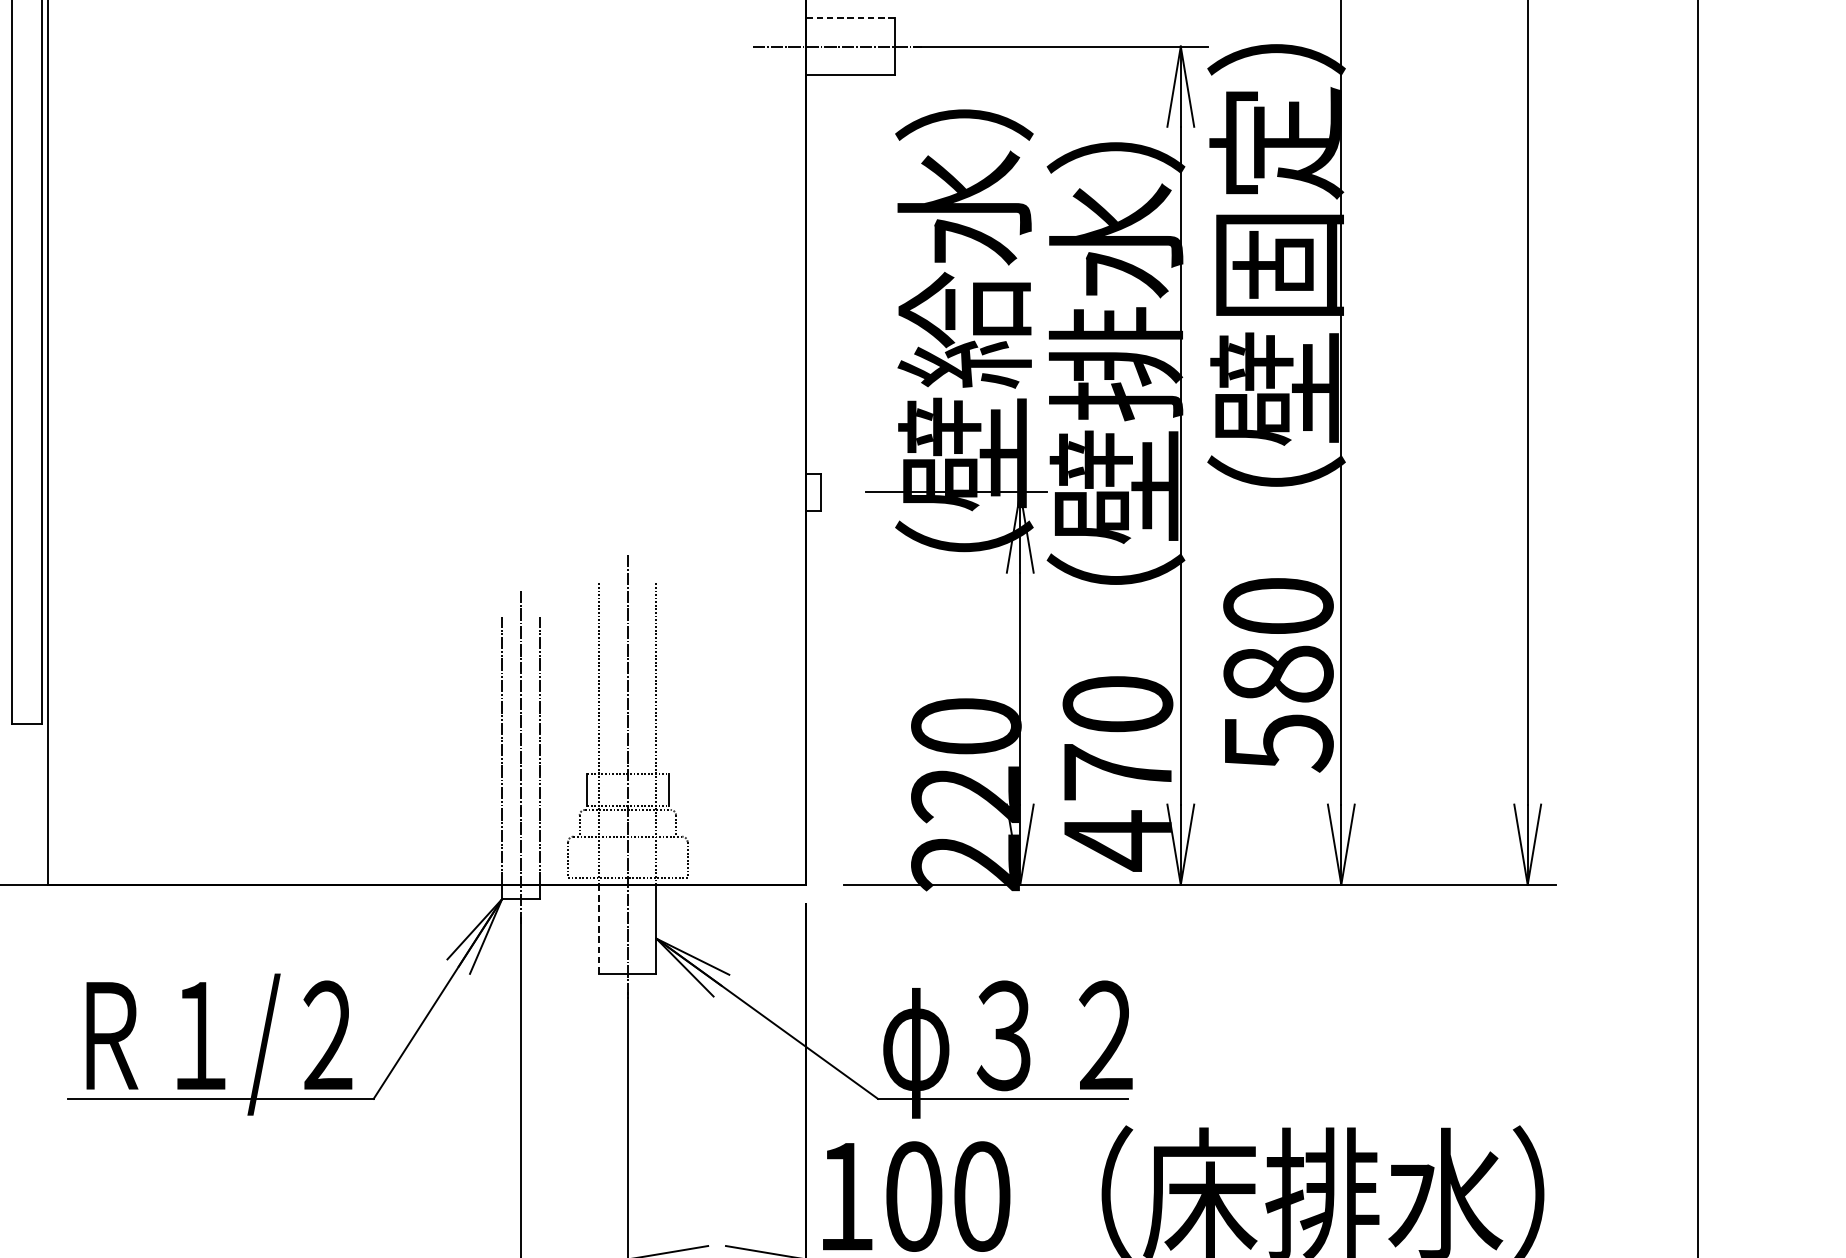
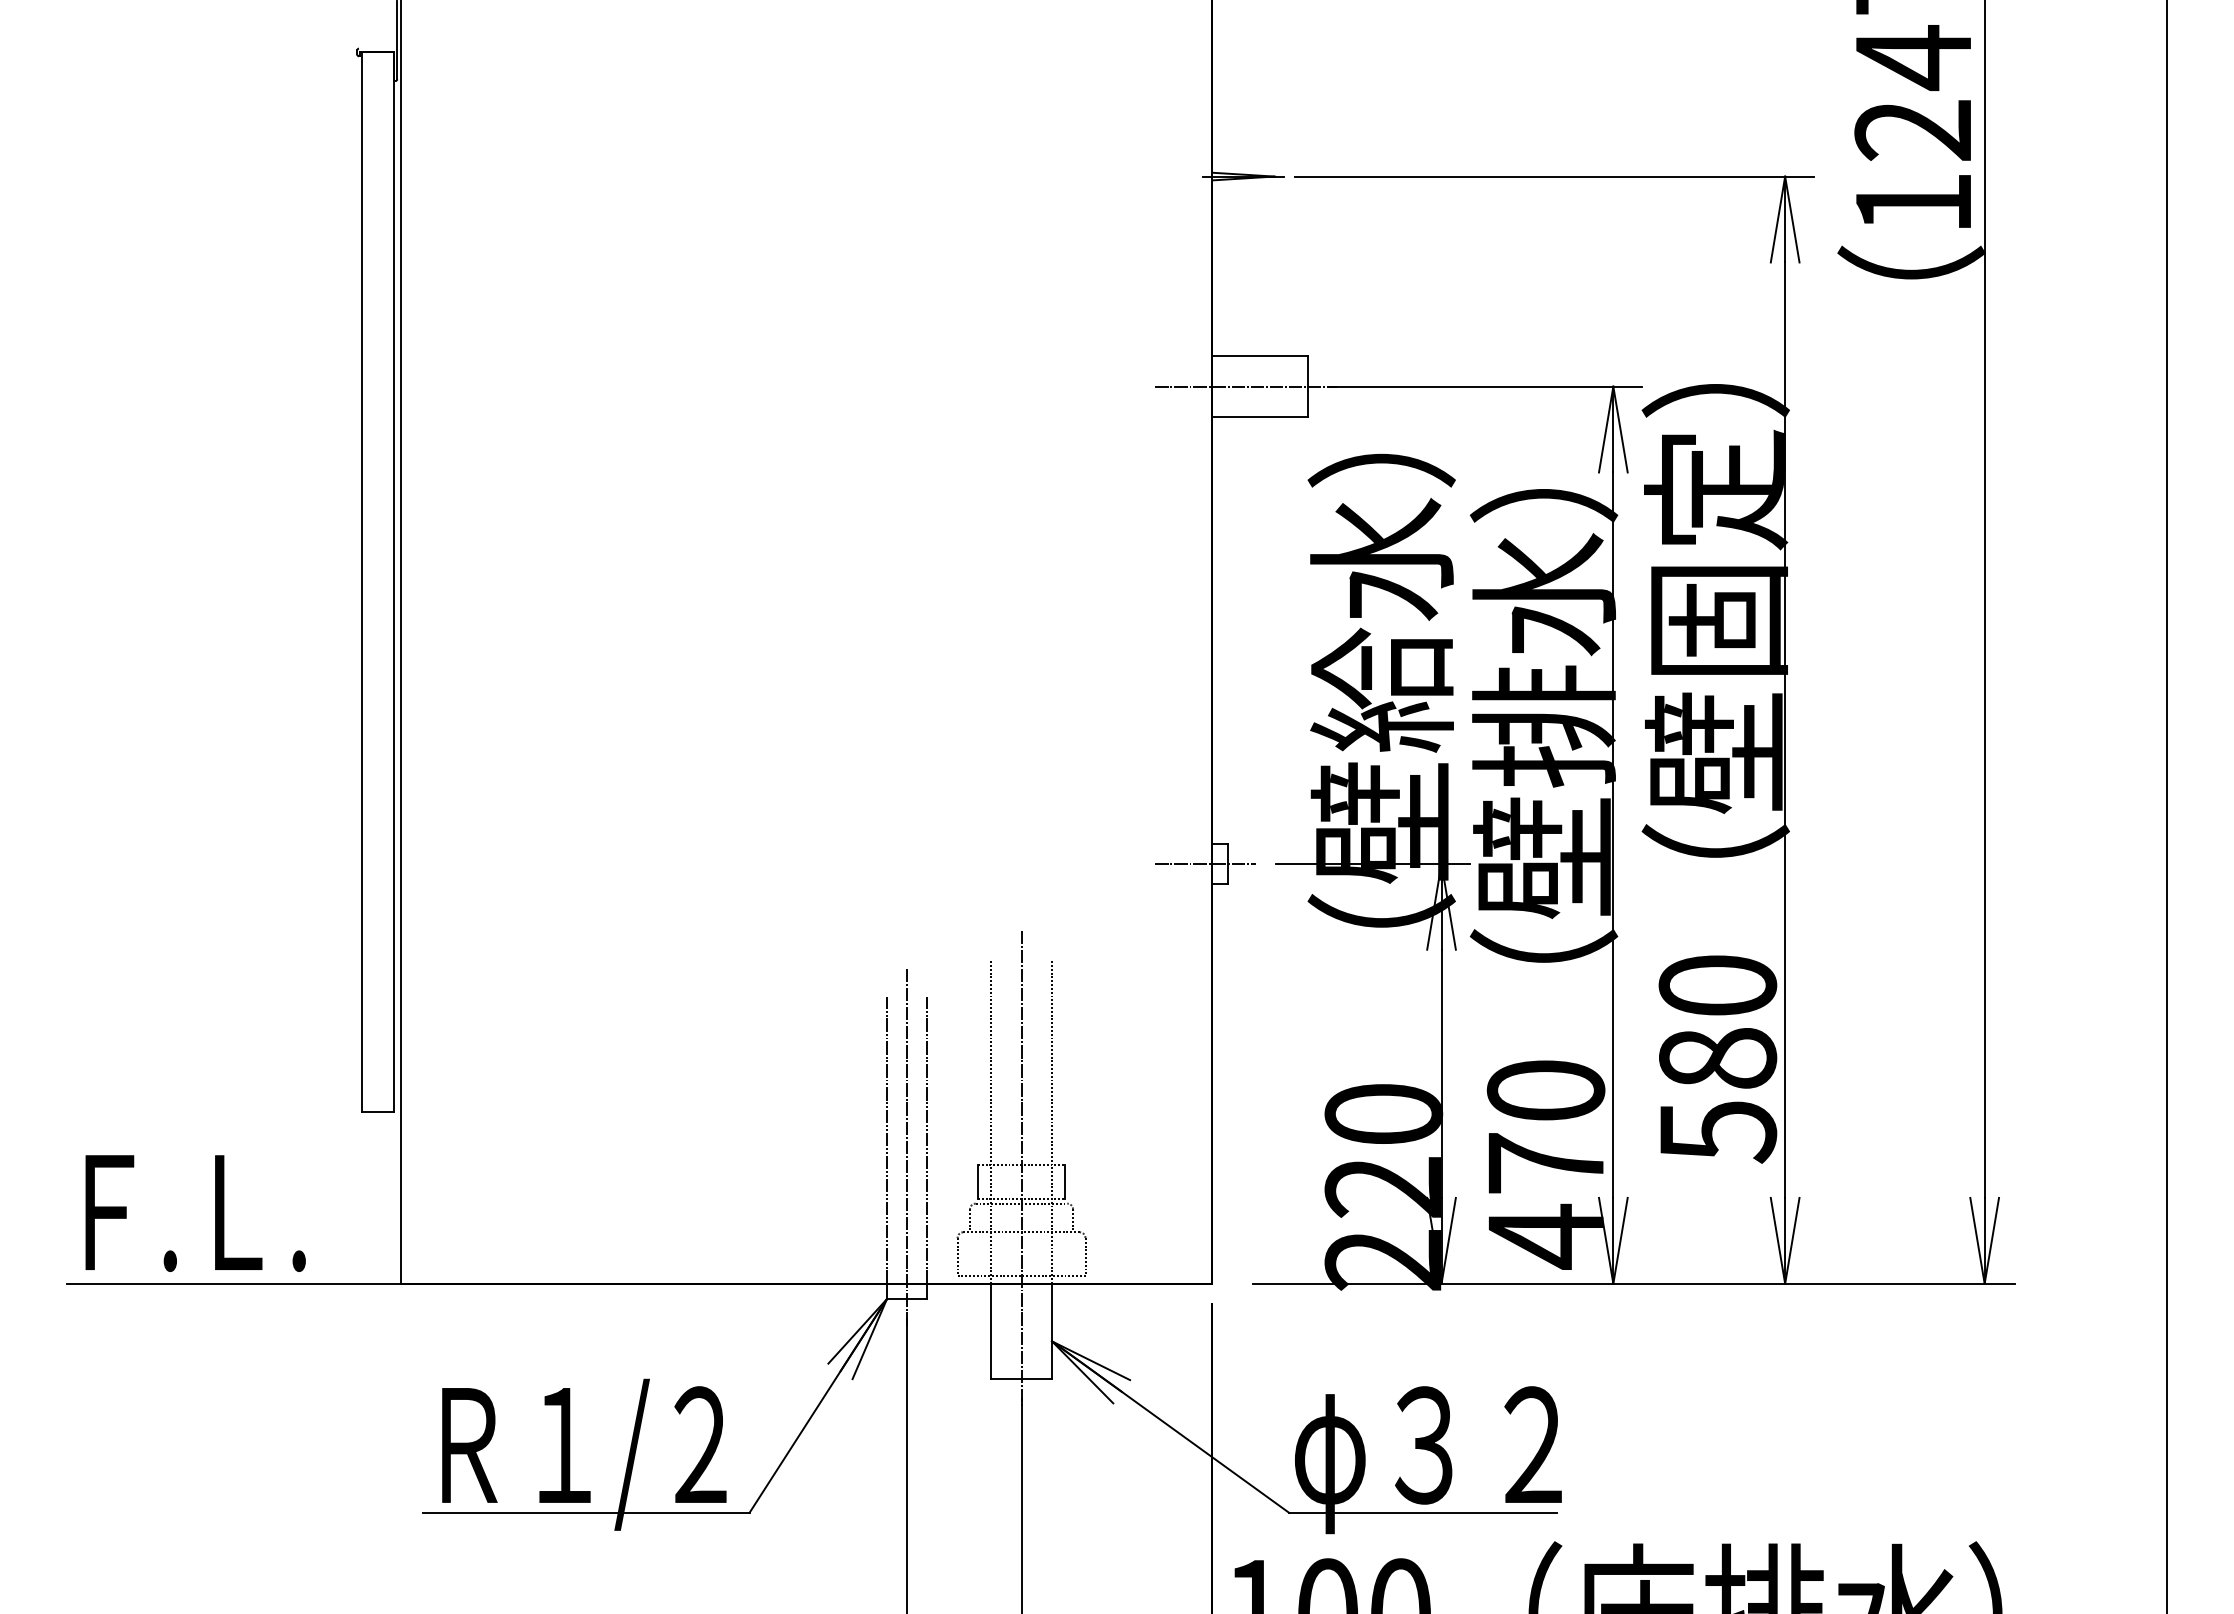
line: (851, 18) -> (1260, 356), dashed -> solid
line: (799, 492) -> (1205, 863), added
line: (599, 929) -> (991, 1331), dashed -> solid

